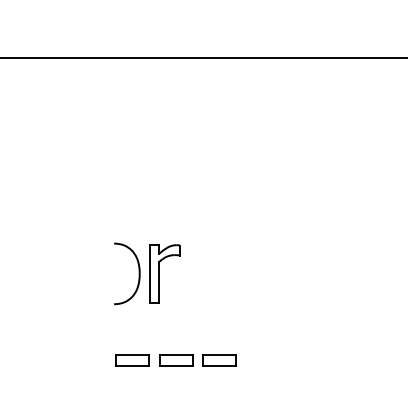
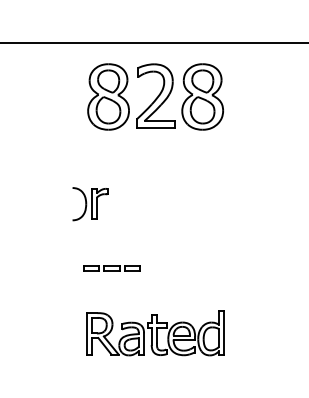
part: (234, 129) -> (155, 96), added
part: (147, 274) -> (90, 204), size x0.71
part: (175, 360) -> (111, 268), size x0.62

